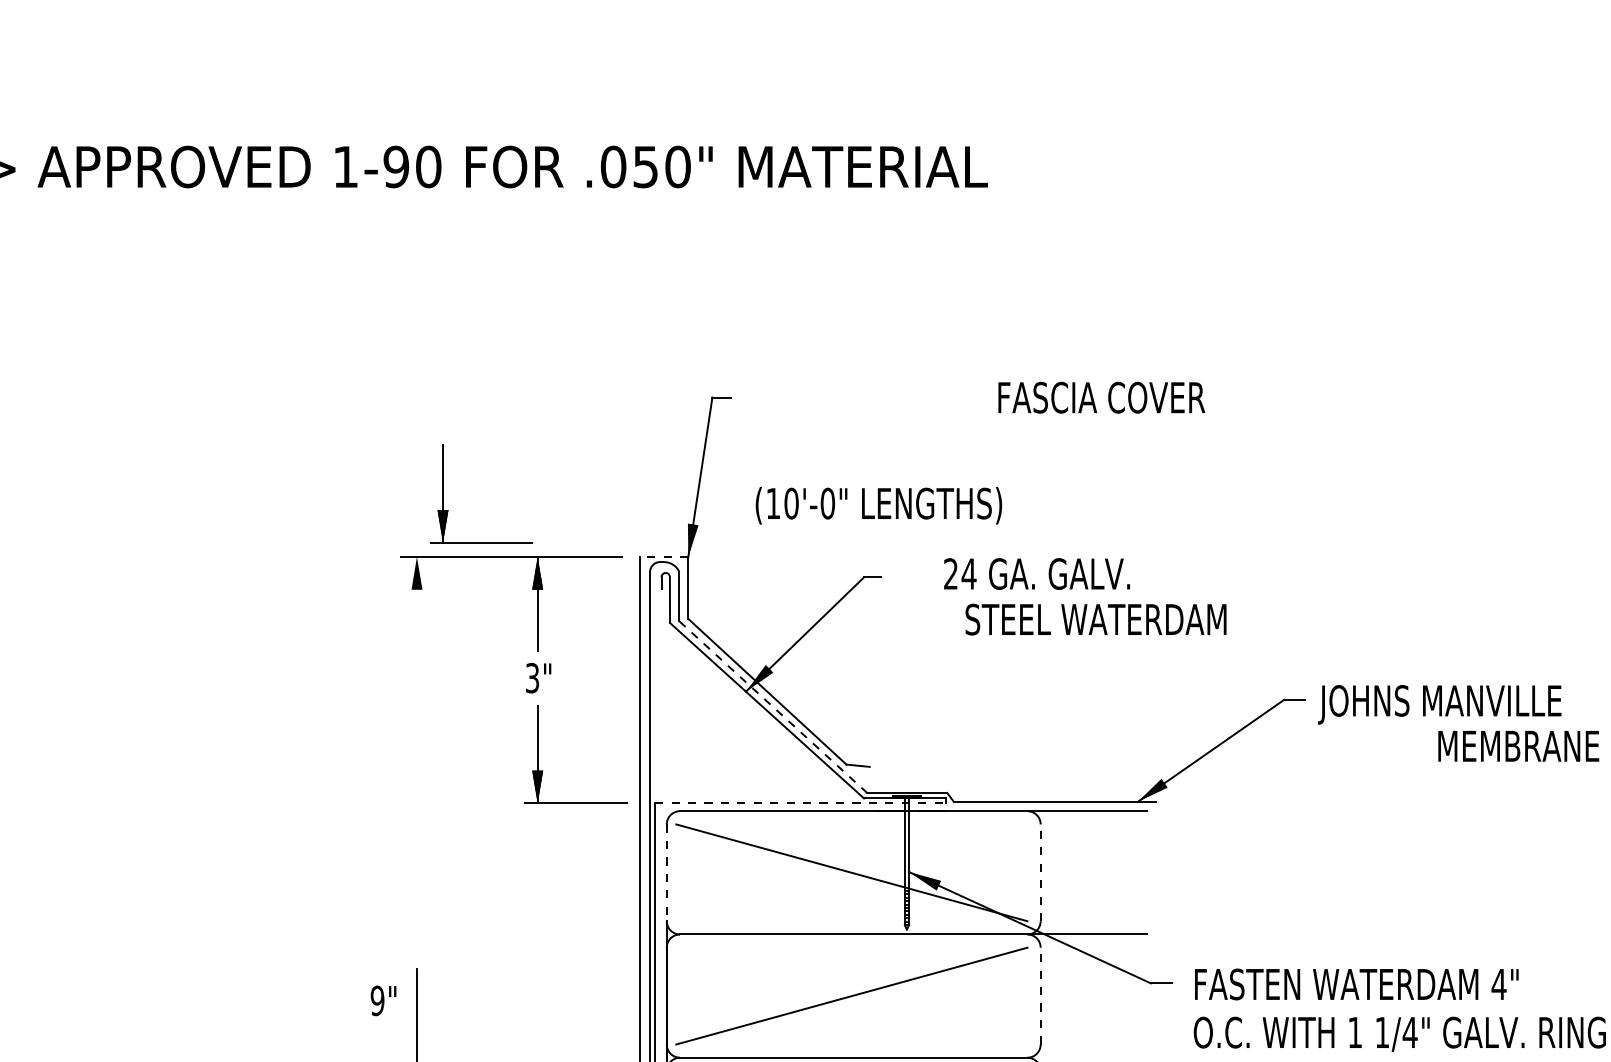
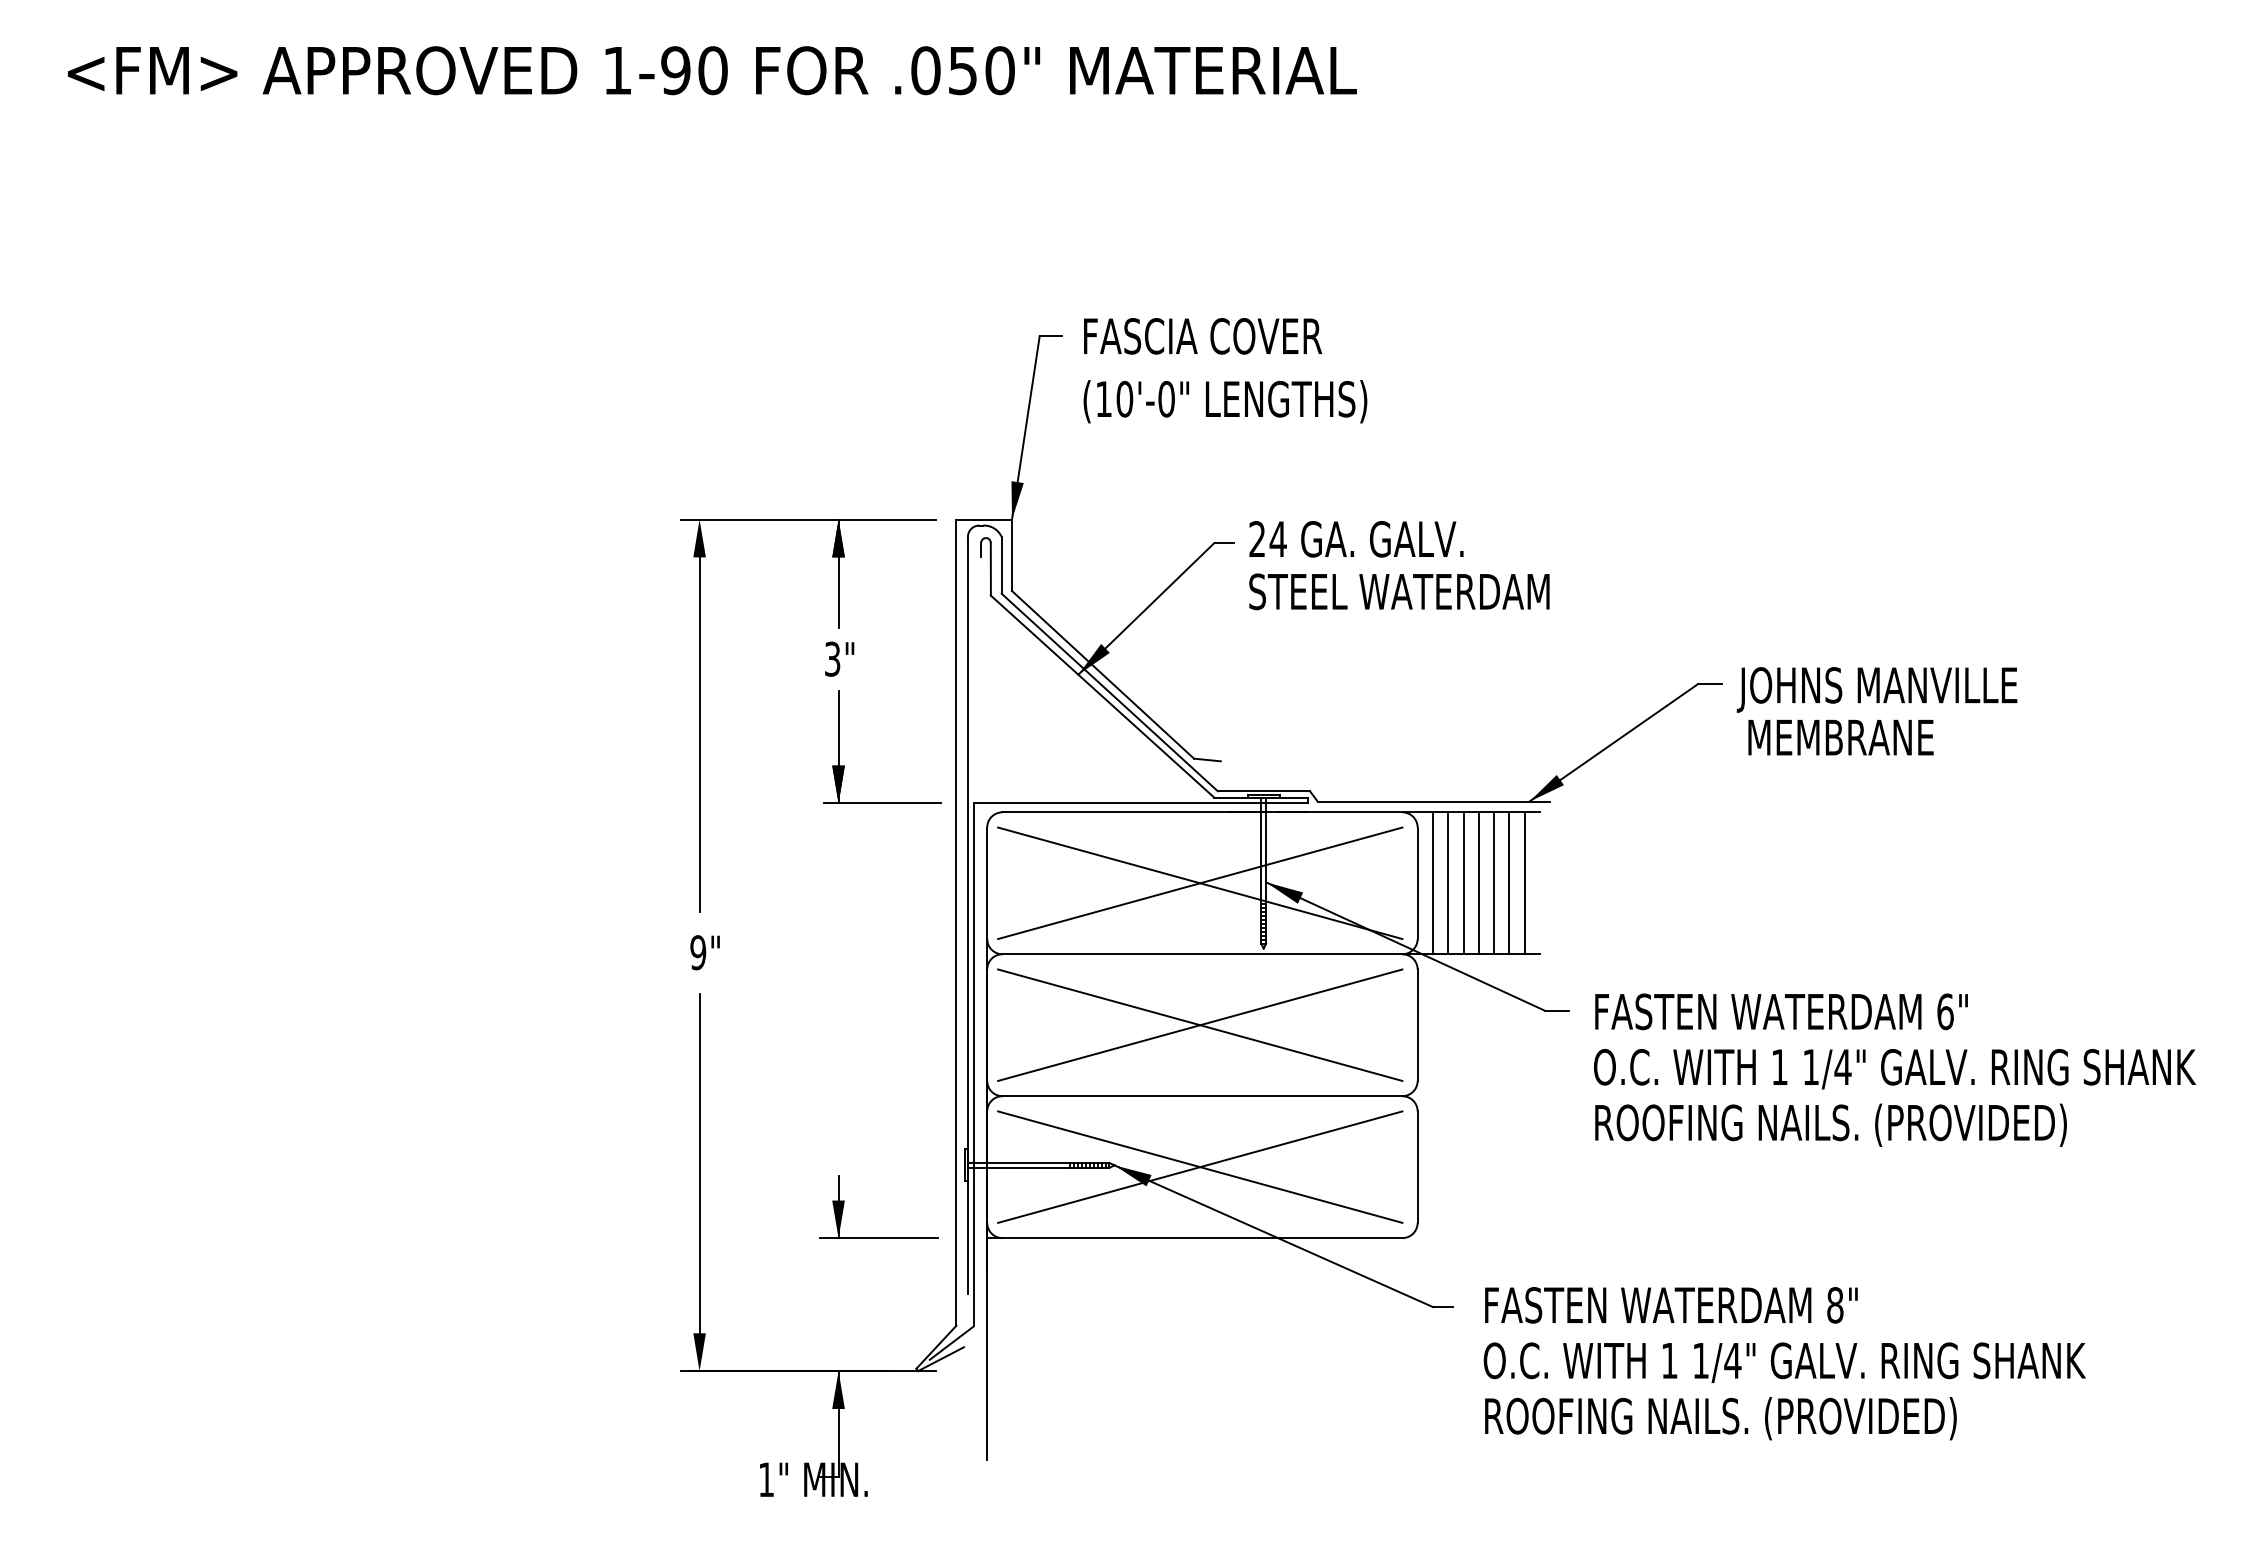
text: (1102, 397) -> (1203, 336), moved
text: (878, 505) -> (1225, 401), moved
part: (448, 509) -> (735, 465), removed
line: (664, 556) -> (984, 519), dashed -> solid
text: (1037, 574) -> (1356, 539), moved
text: (1096, 619) -> (1399, 591), moved
line: (773, 707) -> (1110, 692), dashed -> solid
line: (416, 743) -> (699, 734), added
text: (1518, 746) -> (1840, 737), moved
line: (800, 803) -> (1141, 803), dashed -> solid
line: (667, 873) -> (987, 883), dashed -> solid
line: (852, 873) -> (1200, 883), added
line: (1040, 873) -> (1417, 883), dashed -> solid
line: (1053, 873) -> (1432, 883), added
line: (1067, 873) -> (1448, 883), added
line: (1080, 873) -> (1463, 883), added
line: (1093, 873) -> (1478, 883), added
line: (1107, 873) -> (1494, 883), added
line: (1120, 873) -> (1509, 883), added
line: (1133, 873) -> (1524, 883), added
text: (1499, 984) -> (1945, 1011), 4" -> 6"
line: (852, 995) -> (1200, 1024), added
line: (1040, 996) -> (1417, 1025), dashed -> solid
text: (383, 1000) -> (704, 952), moved

